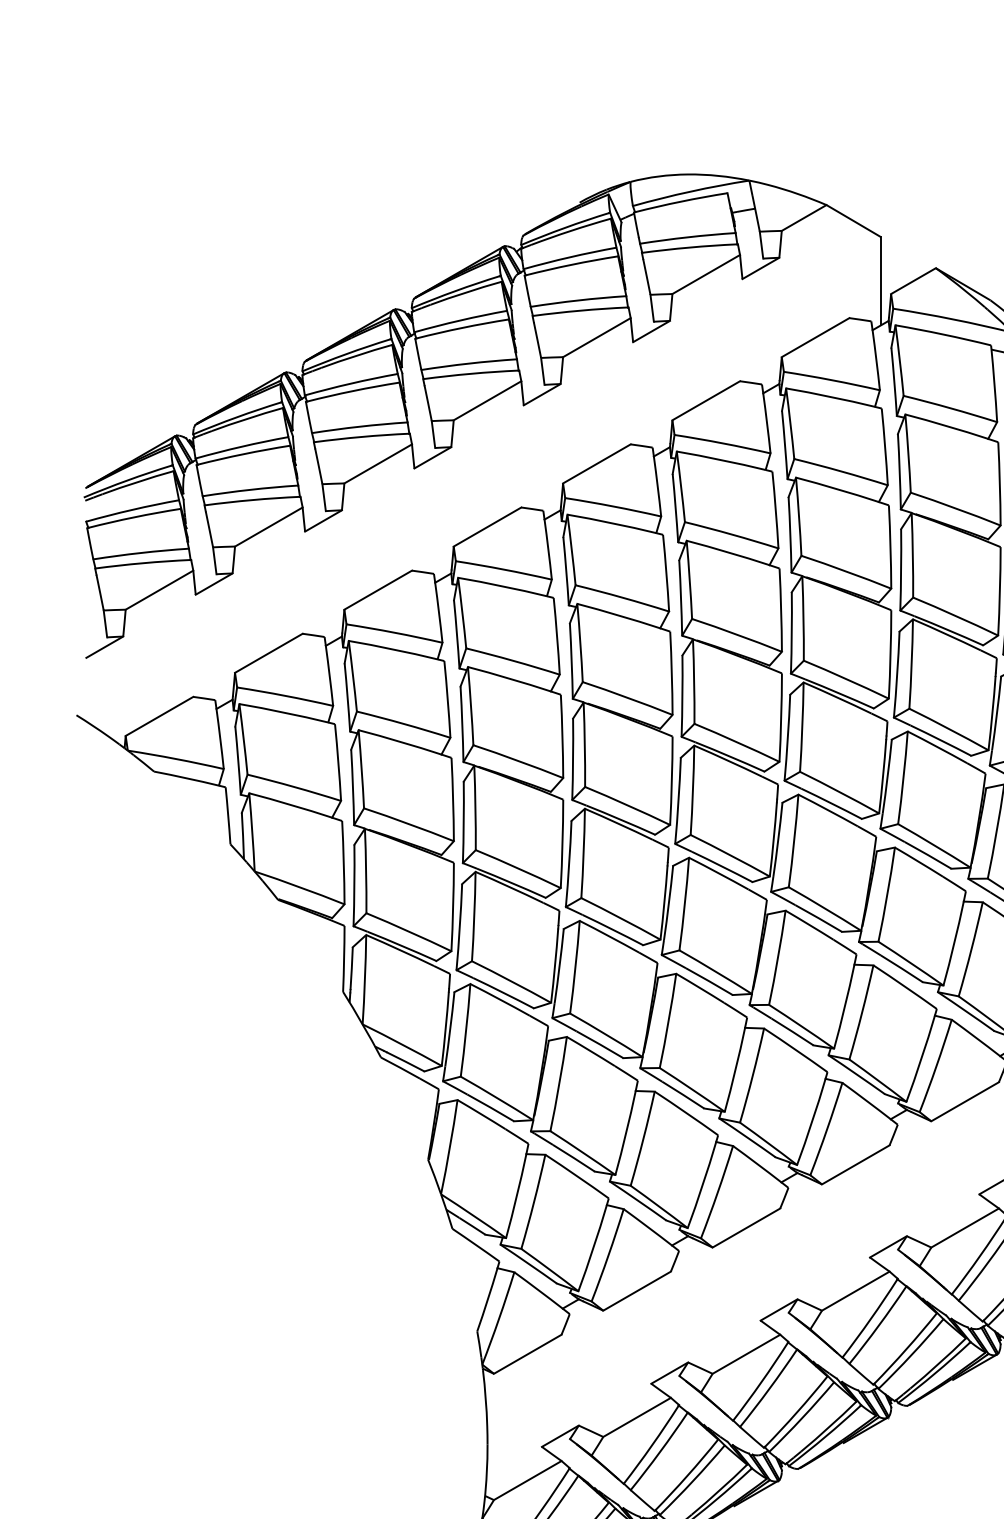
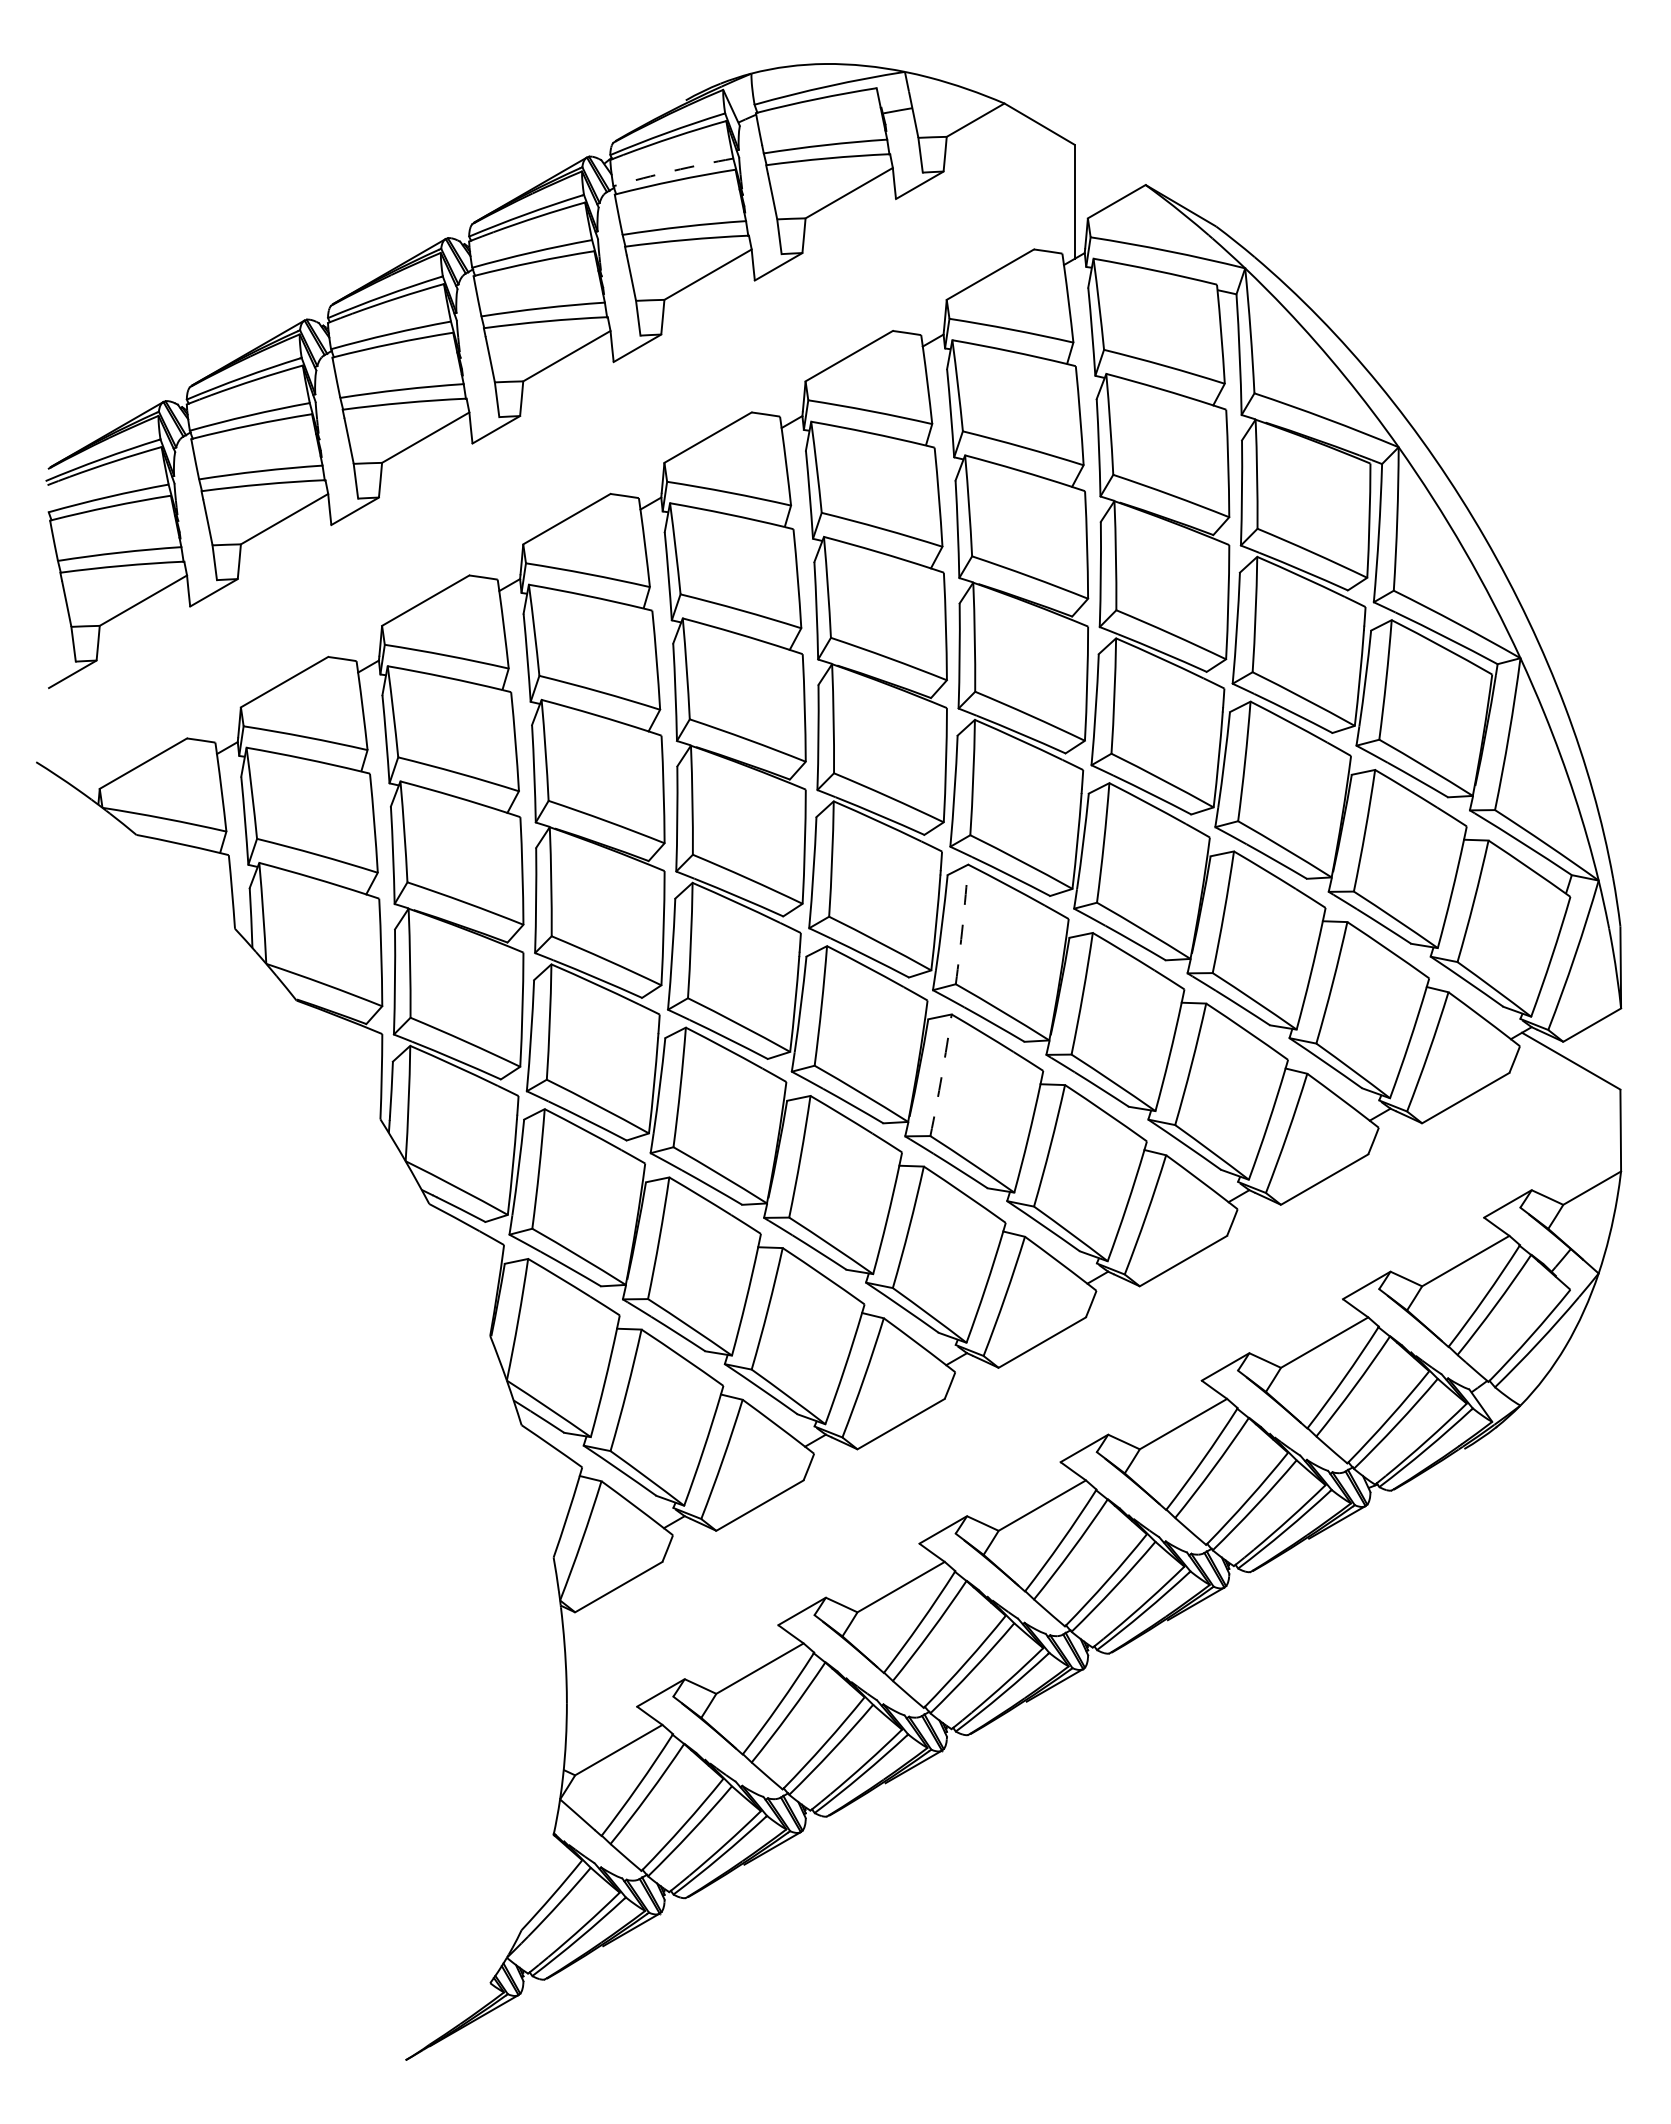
arc: (570, 256) -> (673, 170), solid -> dashed
arc: (793, 841) -> (962, 924), solid -> dashed
arc: (777, 957) -> (941, 1075), solid -> dashed

